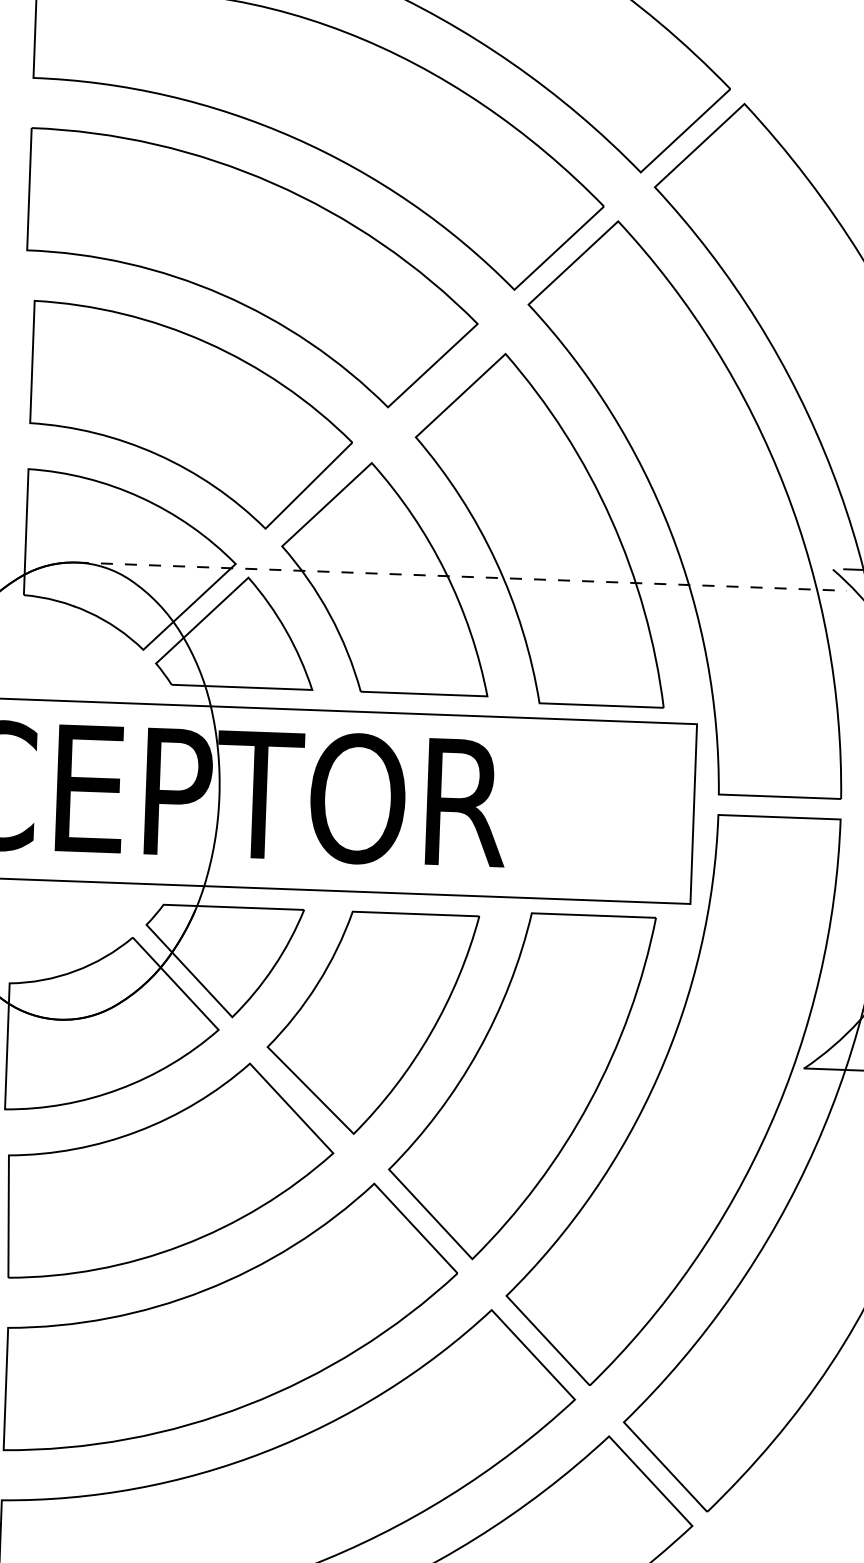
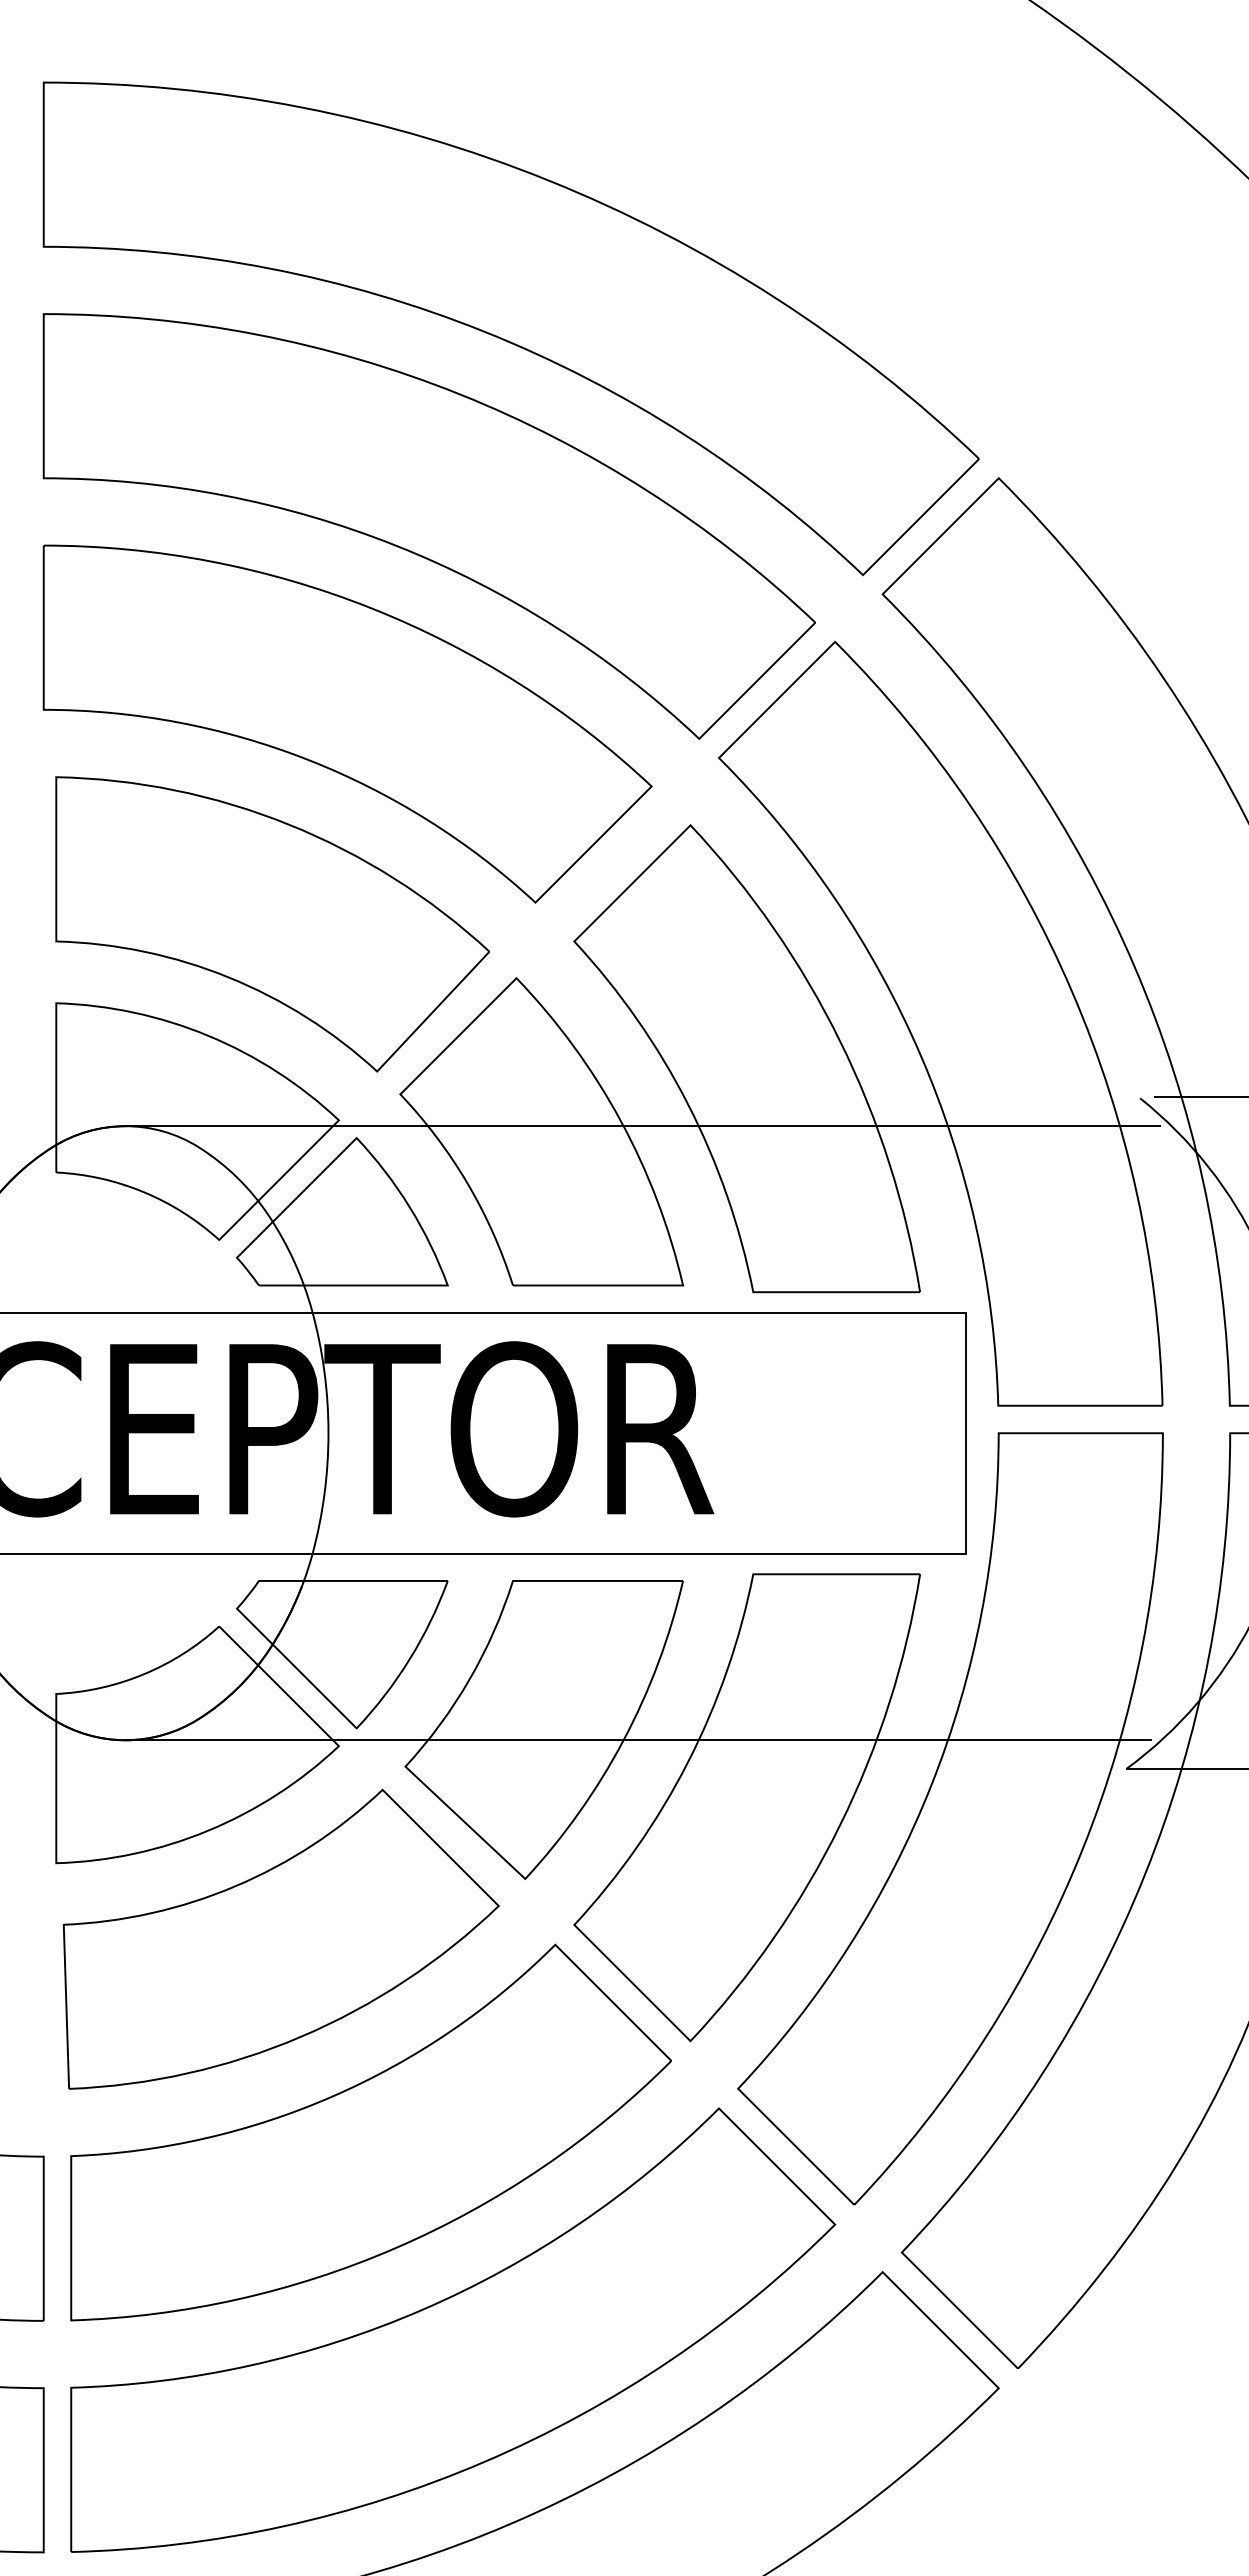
line: (462, 576) -> (643, 1126), dashed -> solid
line: (441, 1033) -> (637, 1740), added

